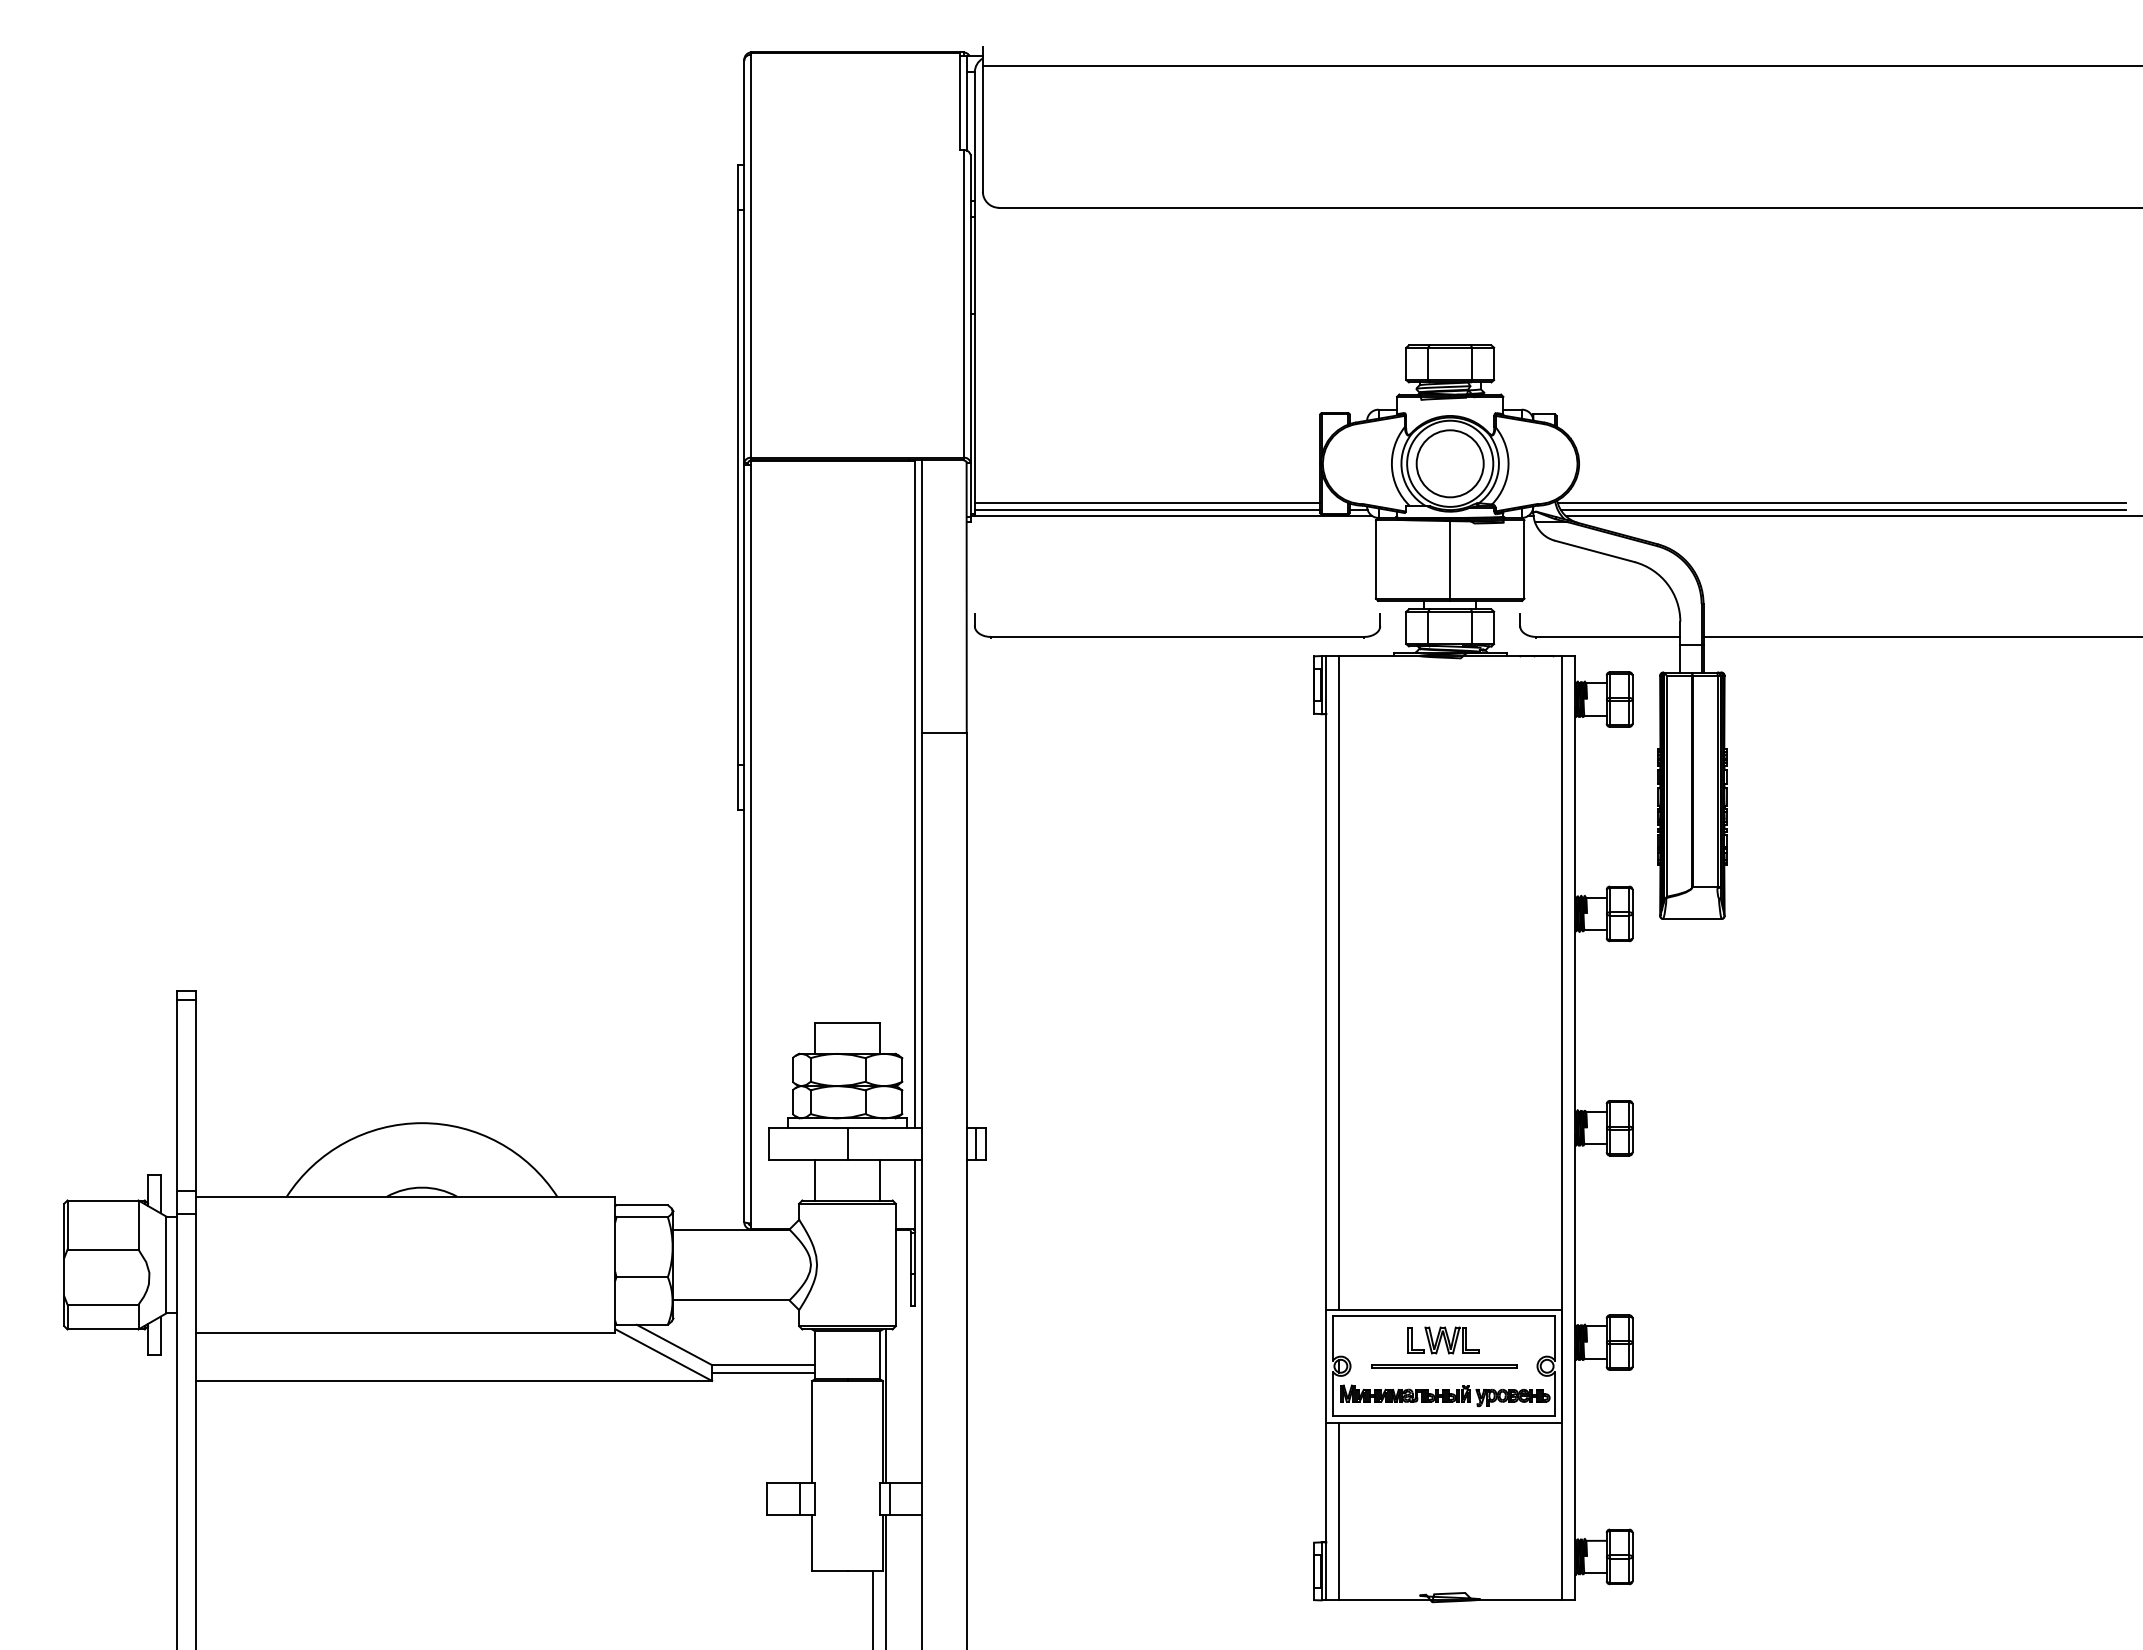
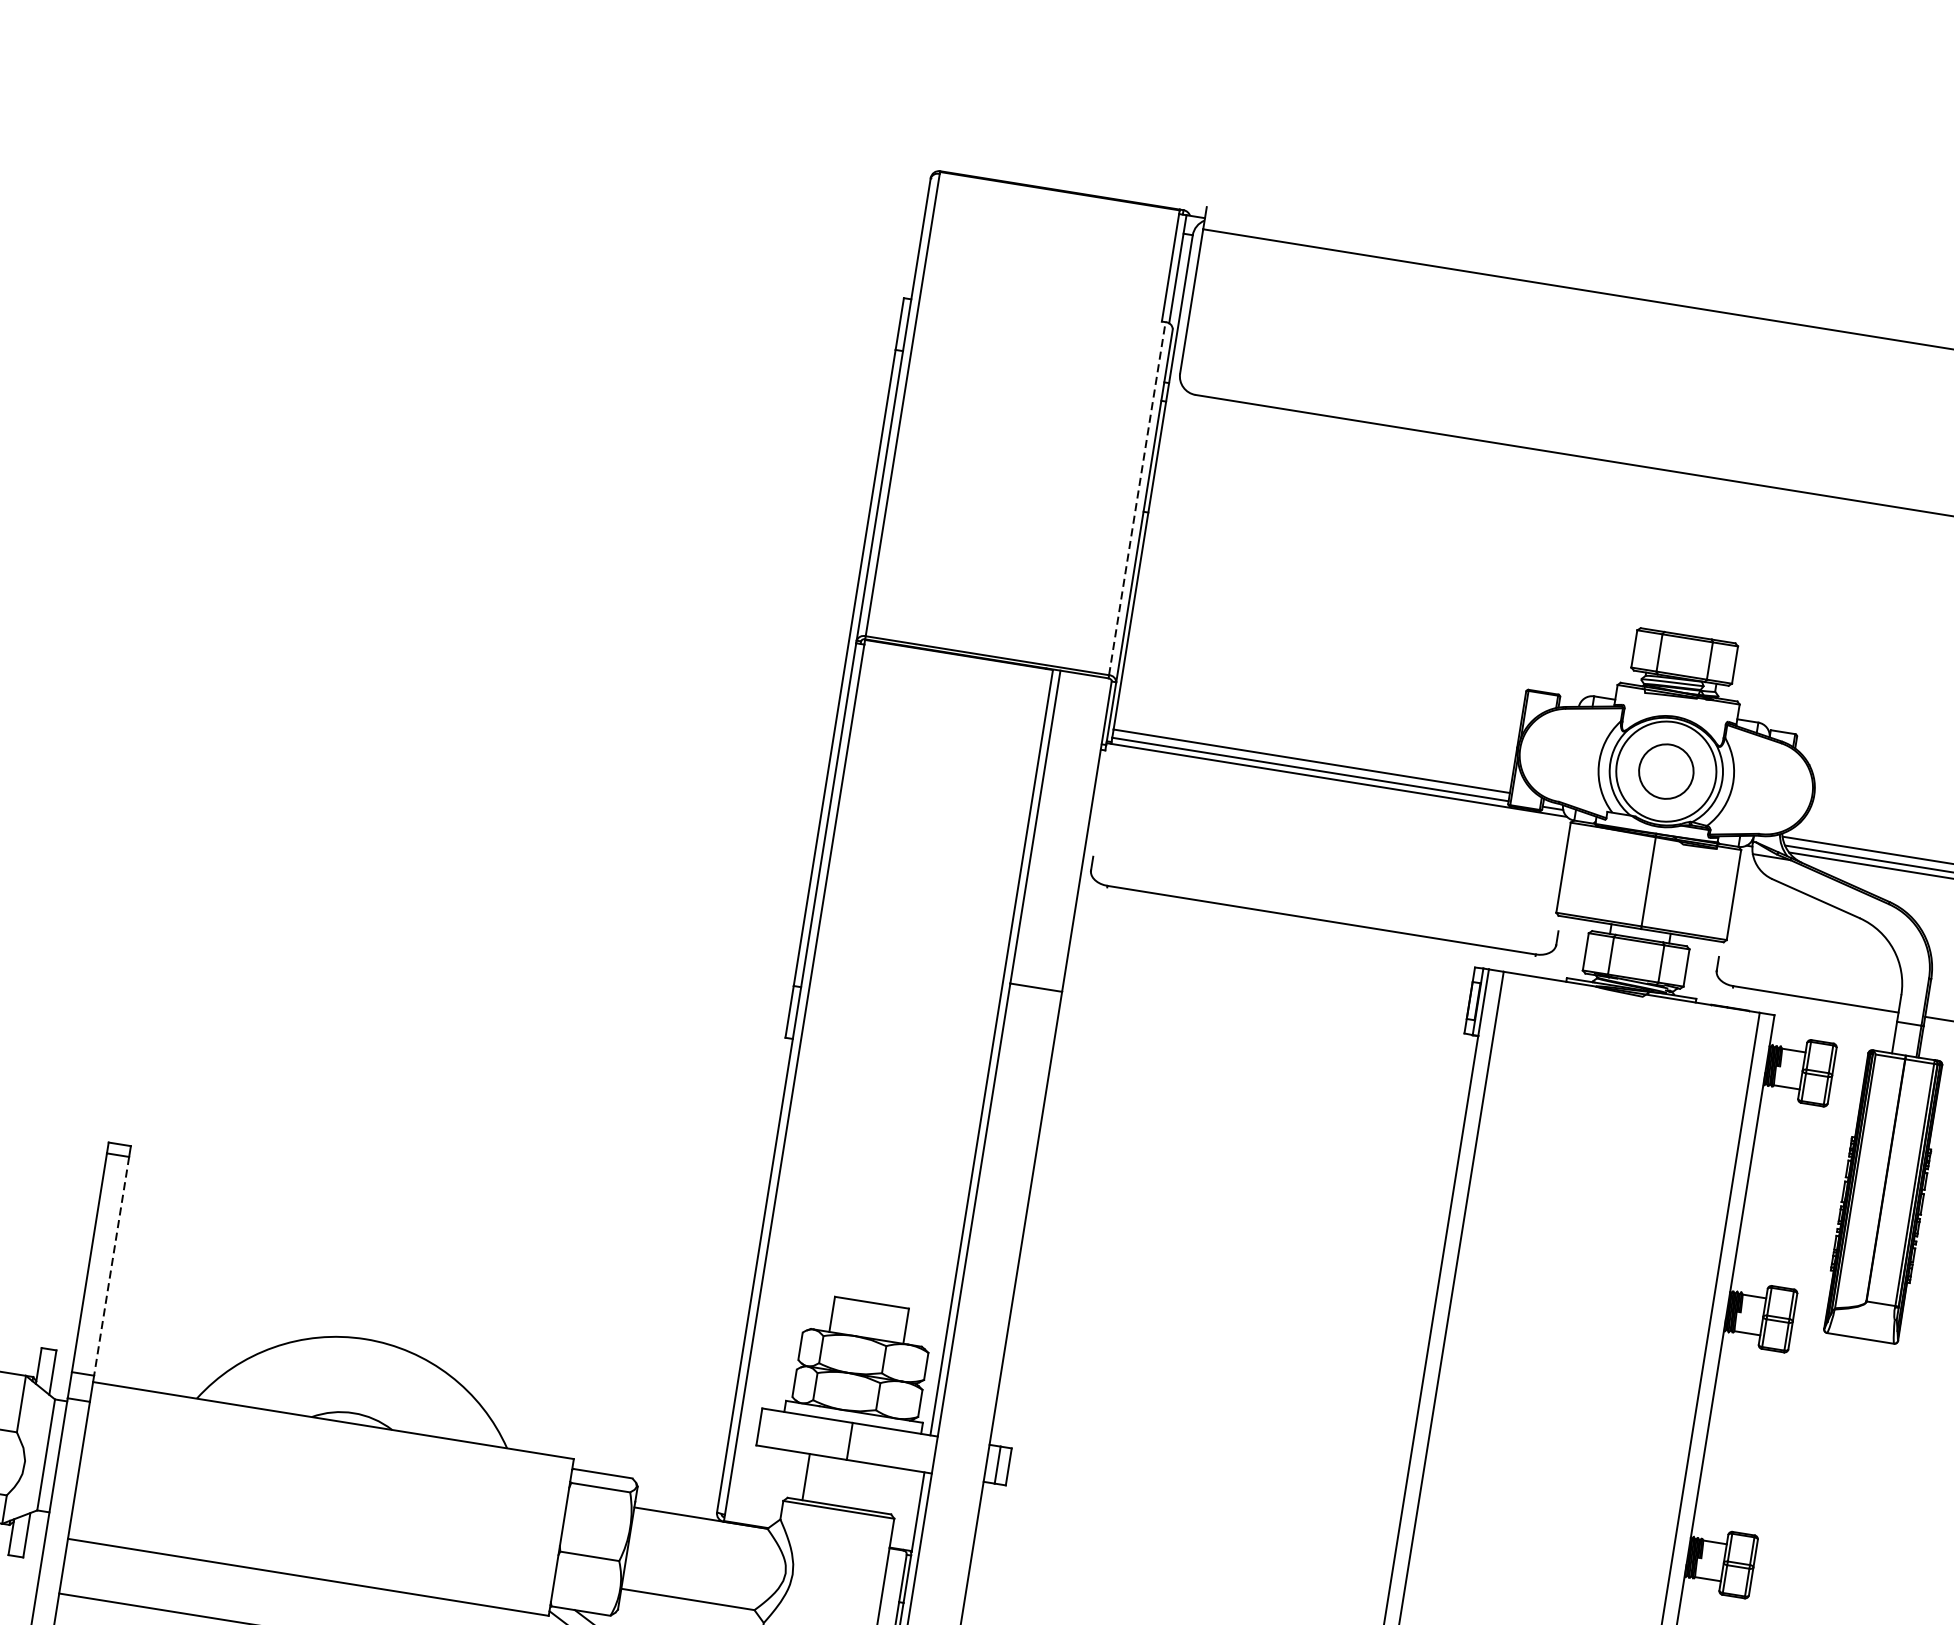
line: (963, 303) -> (1137, 498), solid -> dashed
circle: (1449, 463) -> (1665, 771), size x0.7
line: (196, 1096) -> (111, 1267), solid -> dashed
line: (879, 1180) -> (879, 1489), removed

